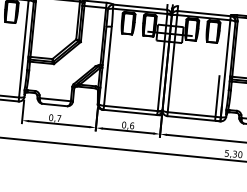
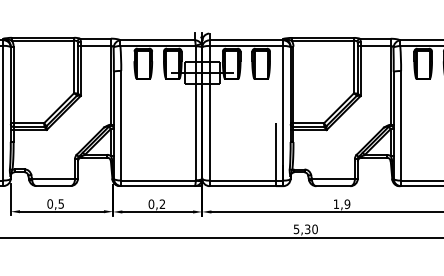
text: (58, 118) -> (60, 203), 0,7 -> 0,5
text: (132, 126) -> (162, 204), 0,6 -> 0,2

